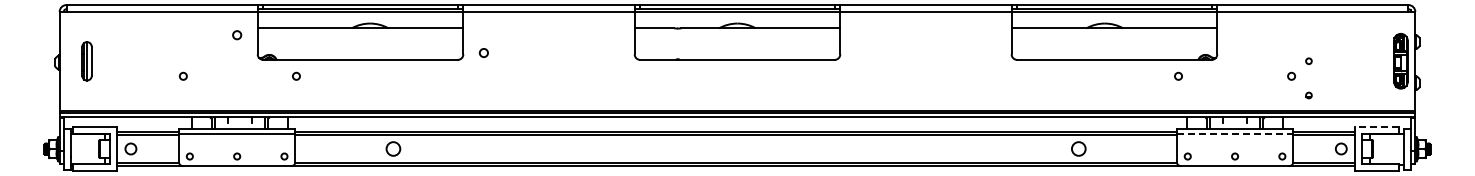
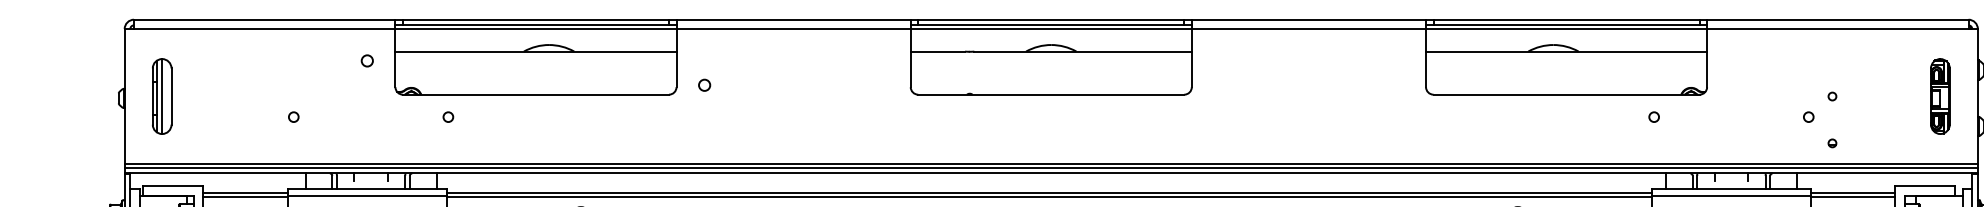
part: (86, 61) -> (161, 96), size x1.43
part: (1400, 61) -> (1939, 96), moved
line: (1376, 127) -> (1924, 187), dashed -> solid
line: (1235, 133) -> (1732, 195), dashed -> solid

